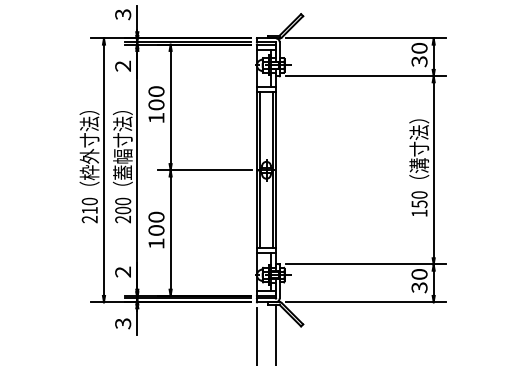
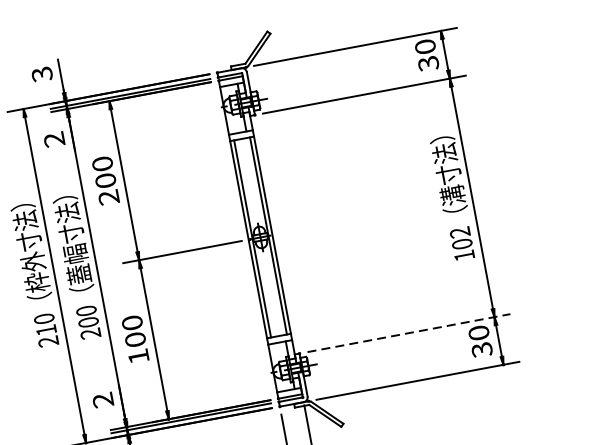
text: (156, 117) -> (108, 196), 100 -> 200
text: (419, 199) -> (461, 238), 150 -> 102
line: (366, 264) -> (409, 333), solid -> dashed

